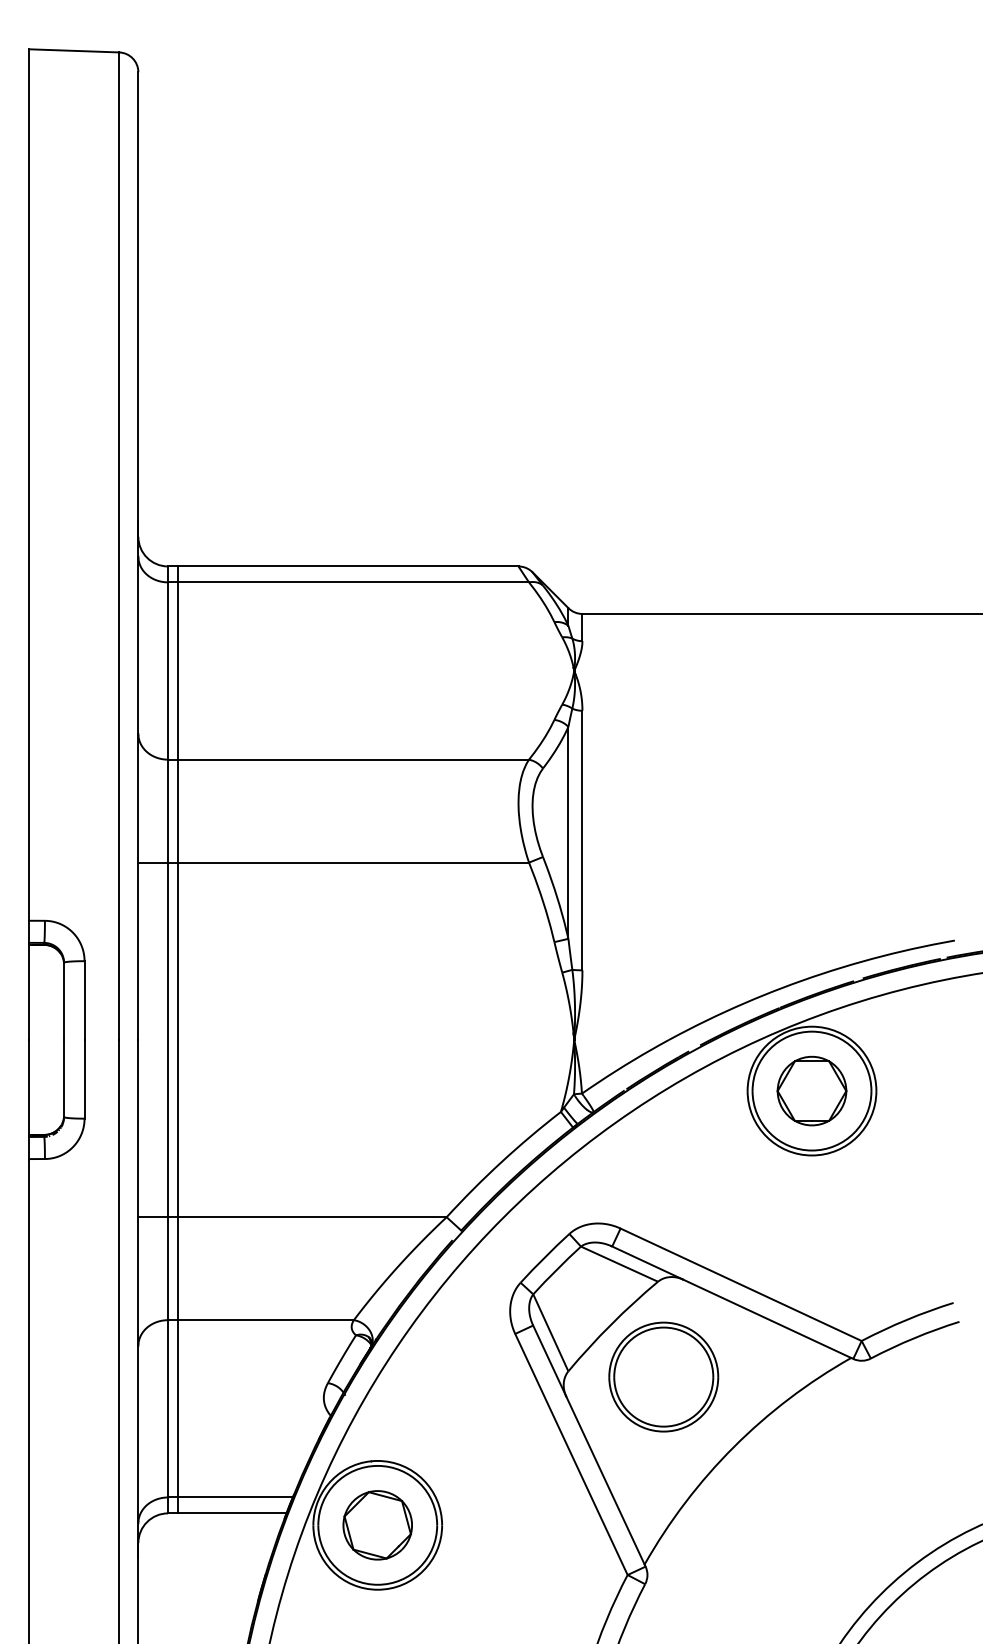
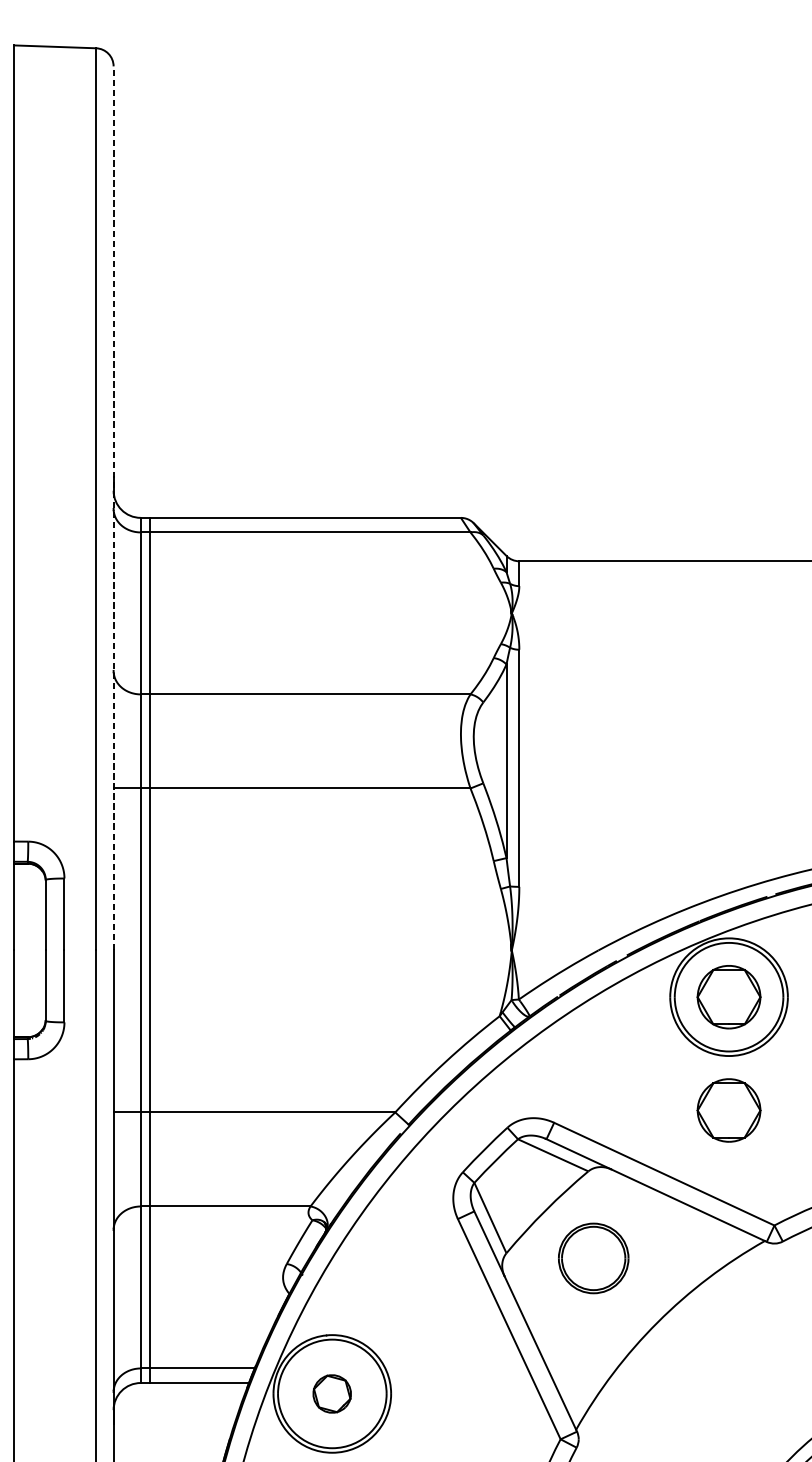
line: (138, 556) -> (113, 508), solid -> dashed
part: (811, 1214) -> (728, 1109), added
part: (663, 1376) -> (593, 1257), size x0.7
part: (377, 1525) -> (332, 1394), size x0.6

